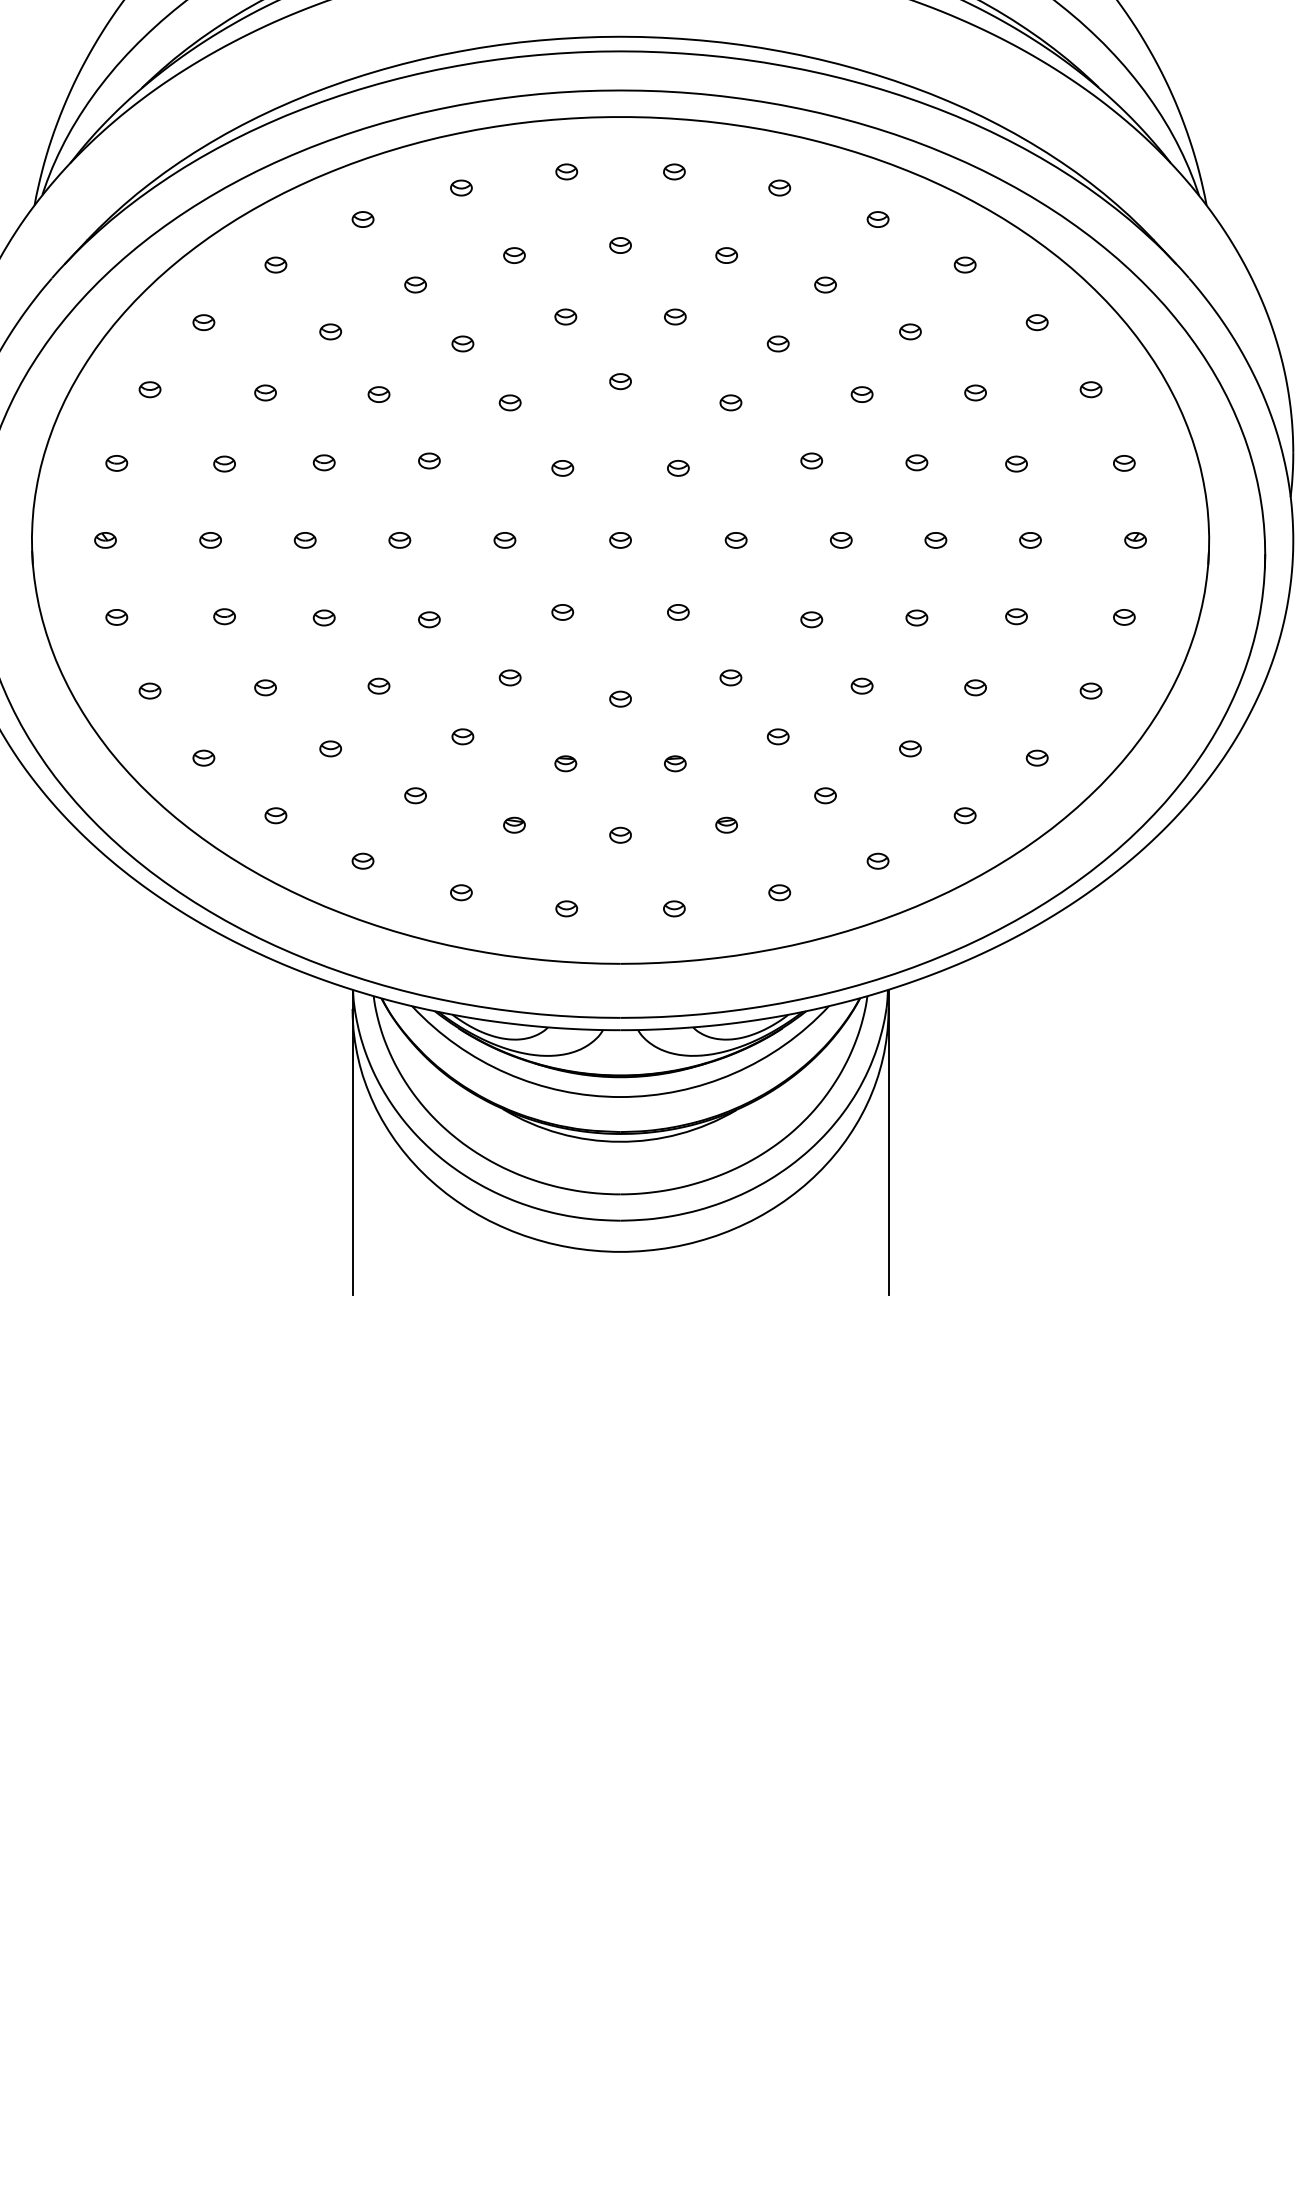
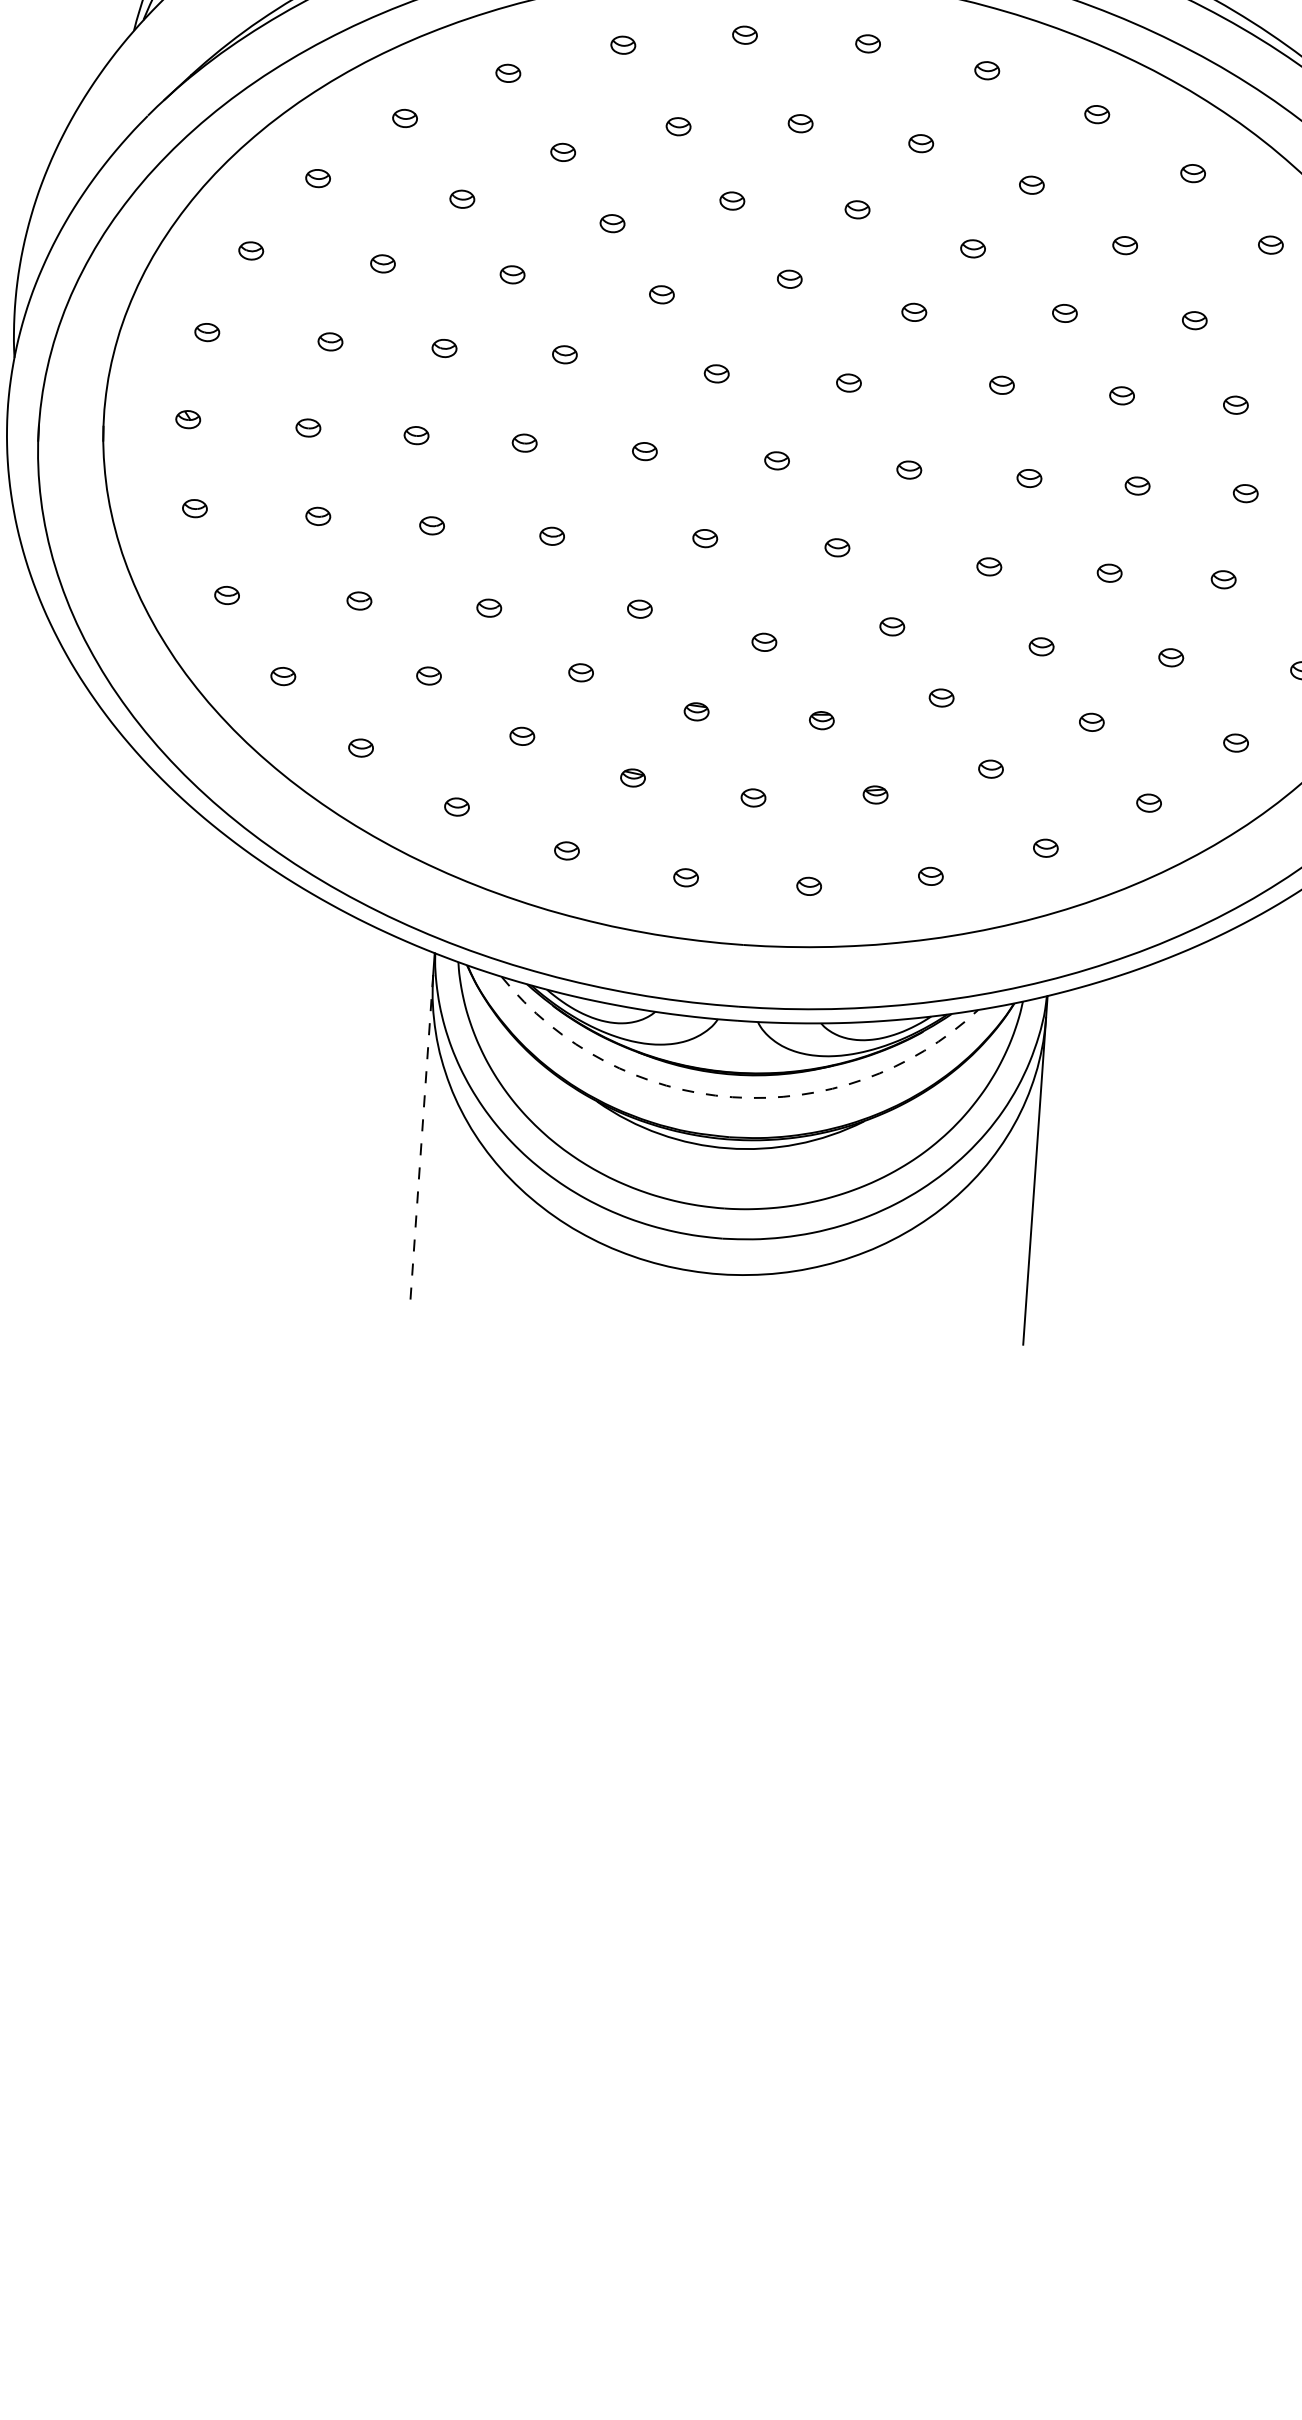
arc: (620, 1097) -> (732, 1097), solid -> dashed
line: (352, 1151) -> (421, 1138), solid -> dashed

